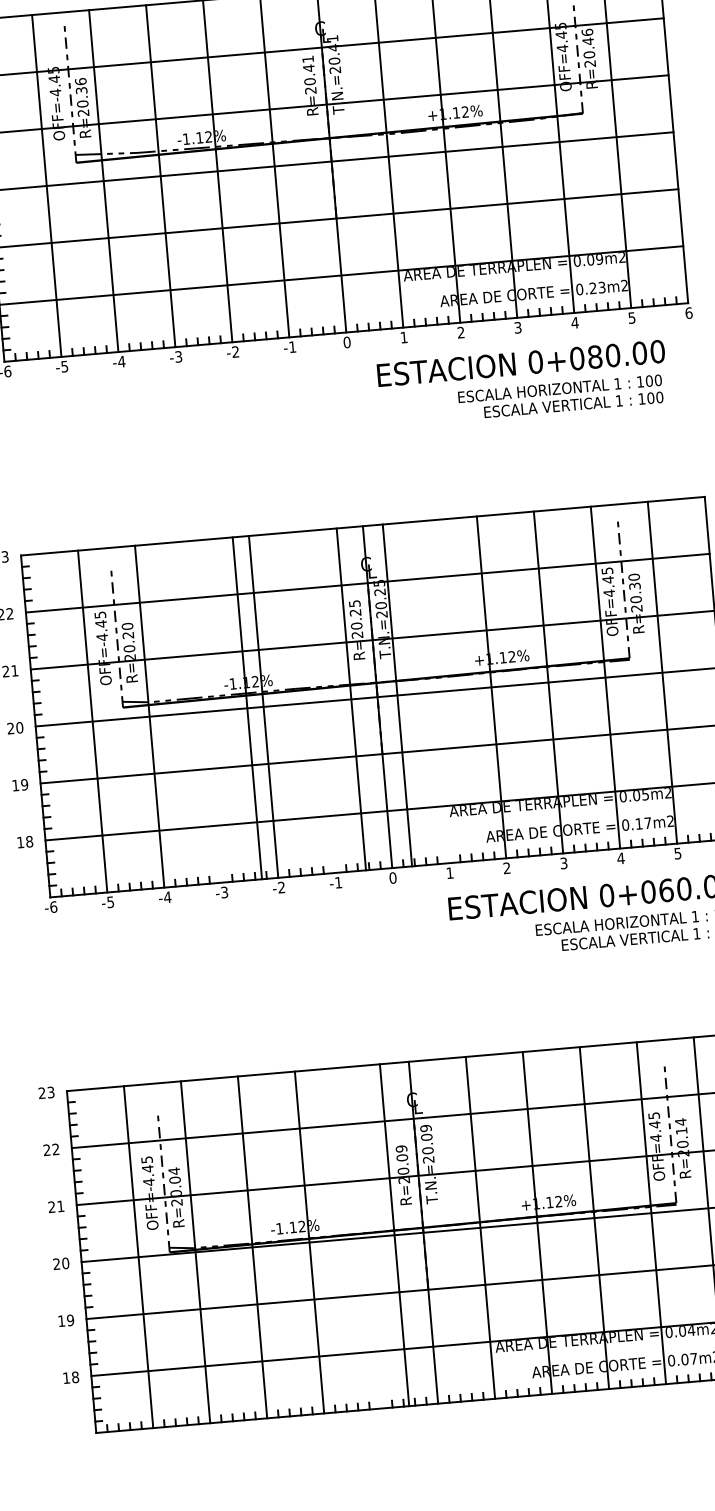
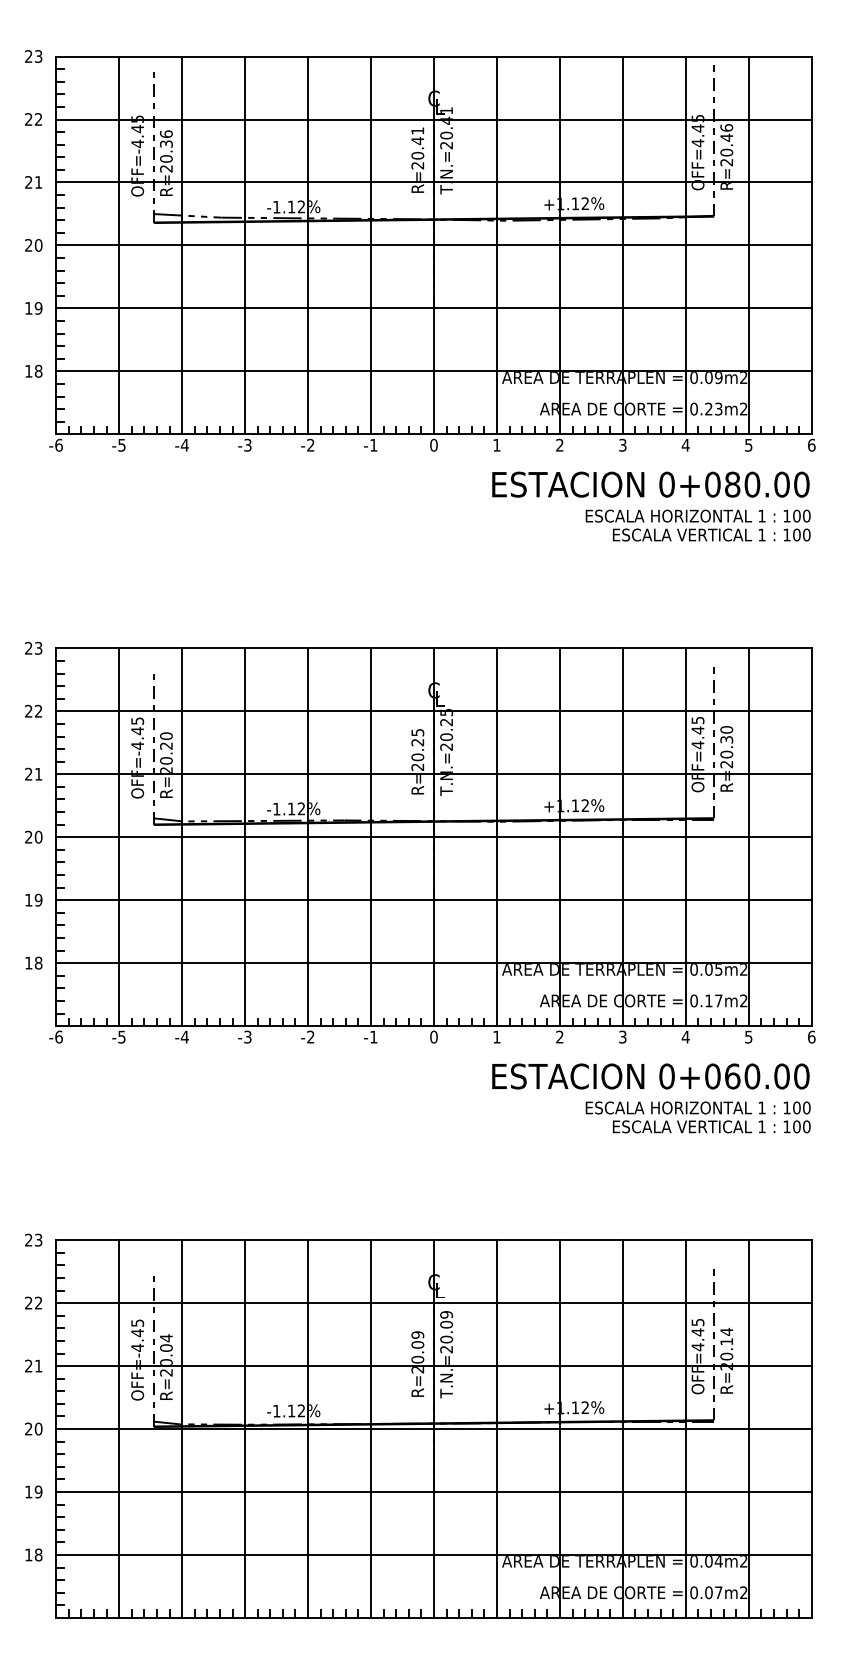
text: (520, 363) -> (650, 484), moved
text: (560, 397) -> (697, 525), moved
line: (397, 695) -> (496, 837), moved
line: (351, 699) -> (371, 837), moved
line: (247, 708) -> (245, 837), moved
line: (394, 1234) -> (371, 1428), moved

